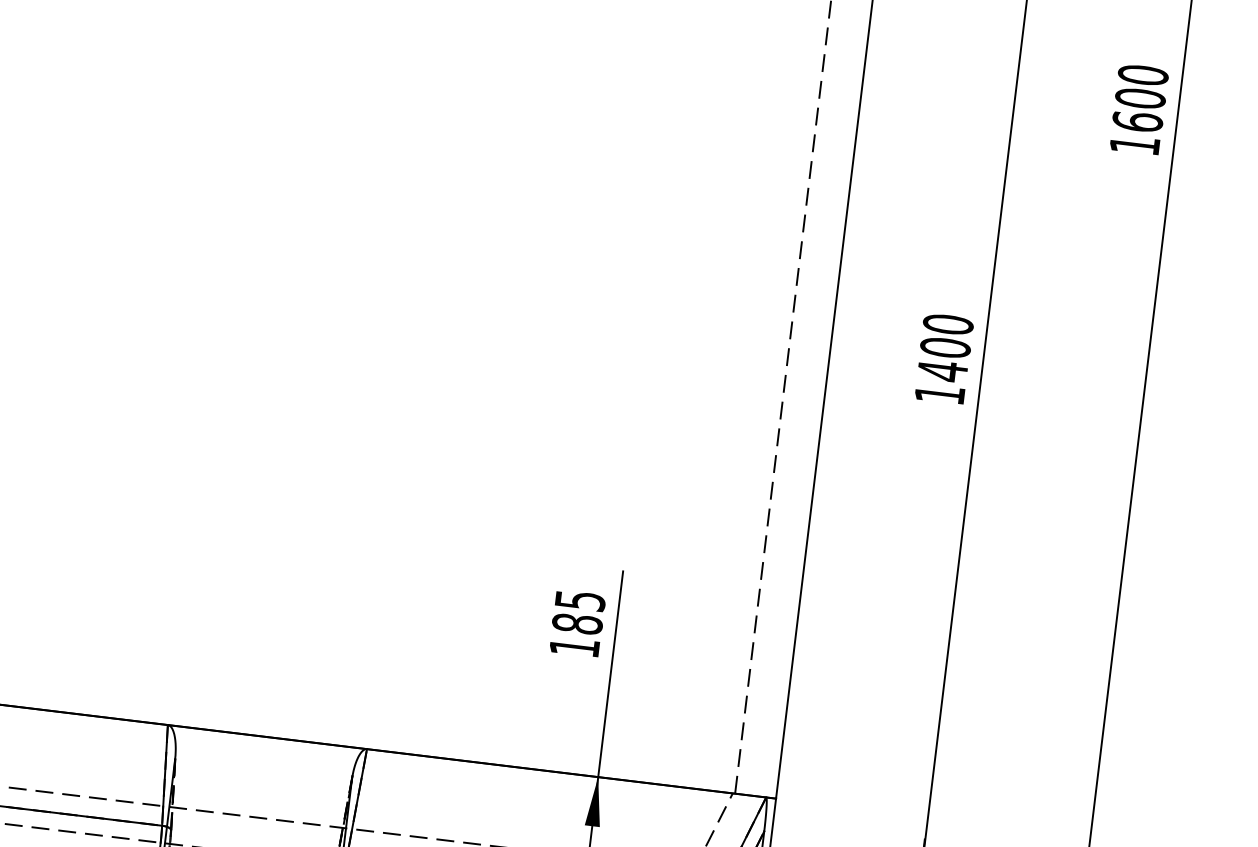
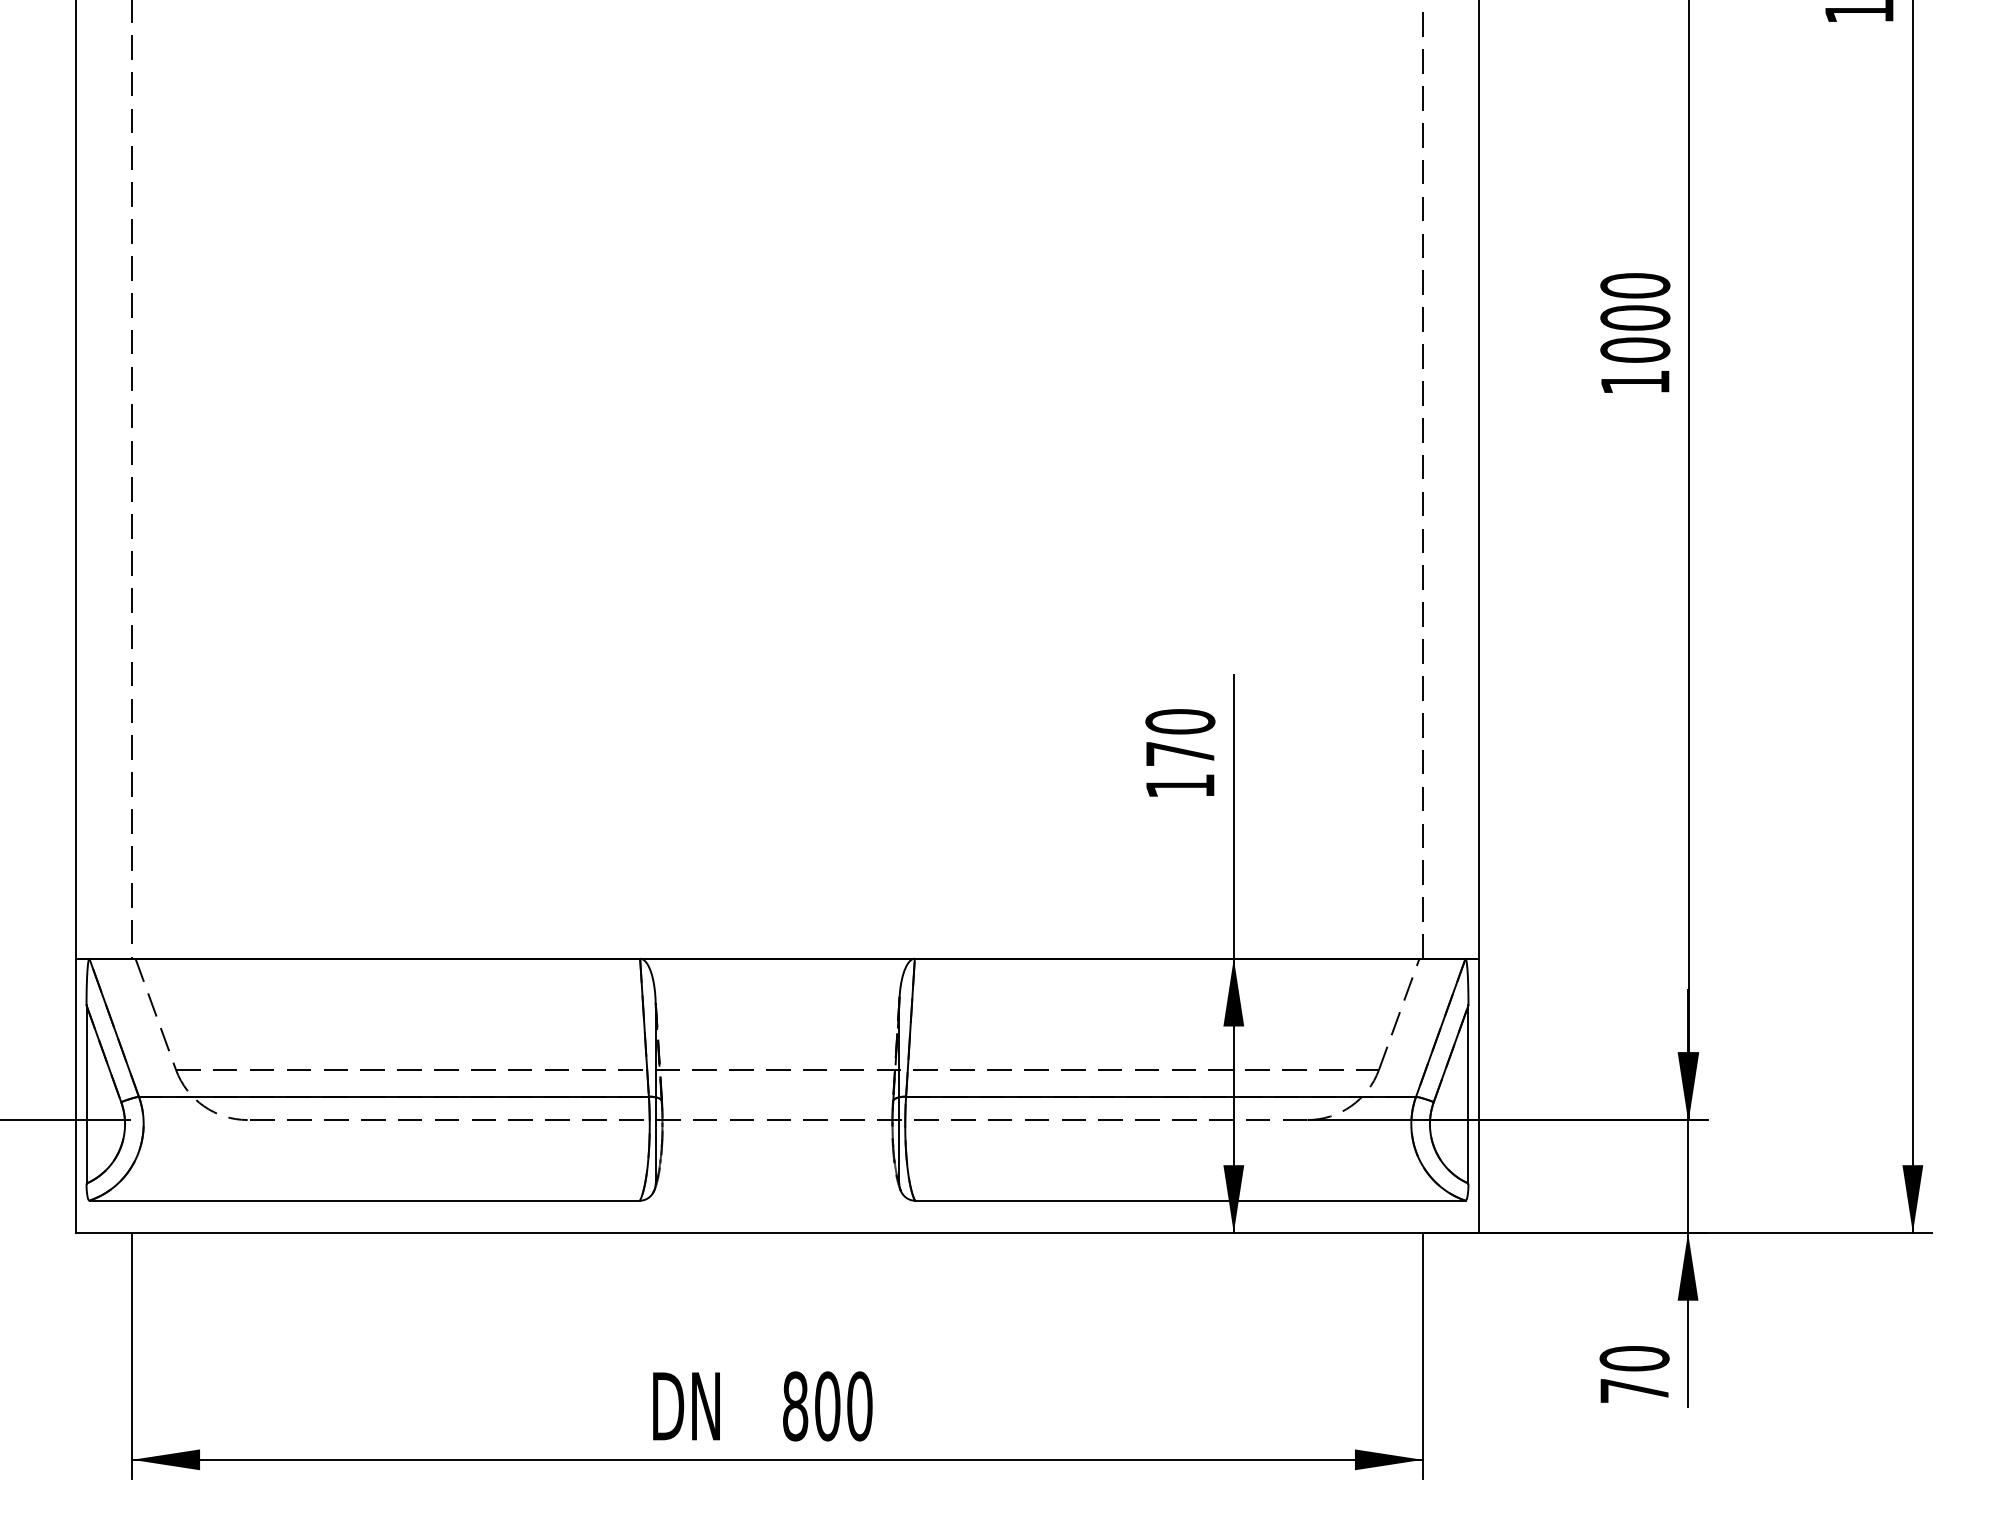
text: (942, 371) -> (1635, 350), 1400 -> 1000
text: (578, 612) -> (1180, 737), 185 -> 170

